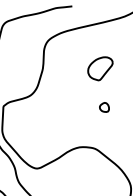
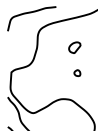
part: (100, 68) -> (74, 47), size x0.71

